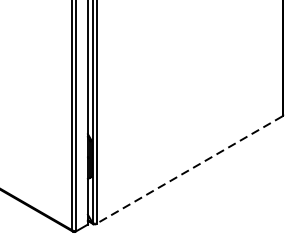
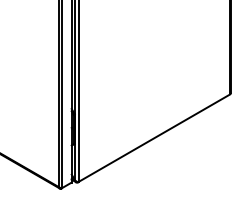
line: (188, 170) -> (153, 138), dashed -> solid

